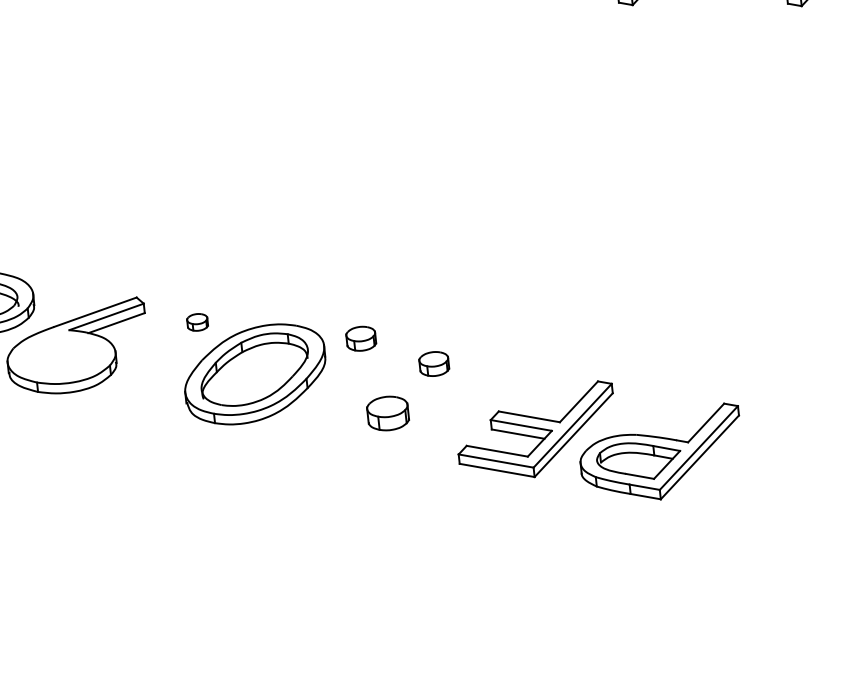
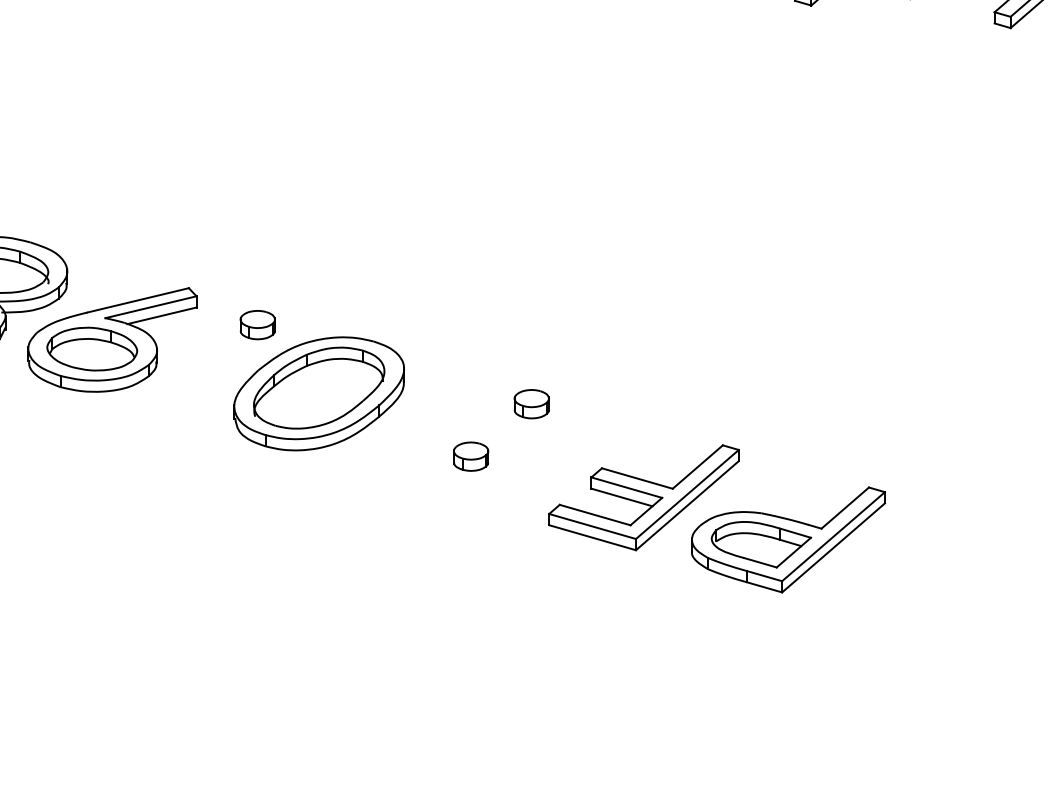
part: (197, 322) -> (257, 325), size x1.43
part: (361, 339) -> (448, 365), removed
part: (61, 356) -> (92, 348), added
part: (388, 413) -> (471, 456), size x0.71

